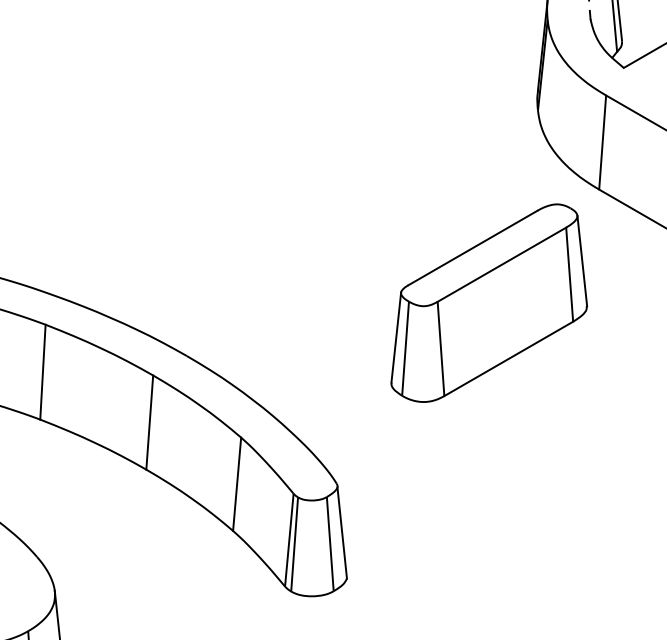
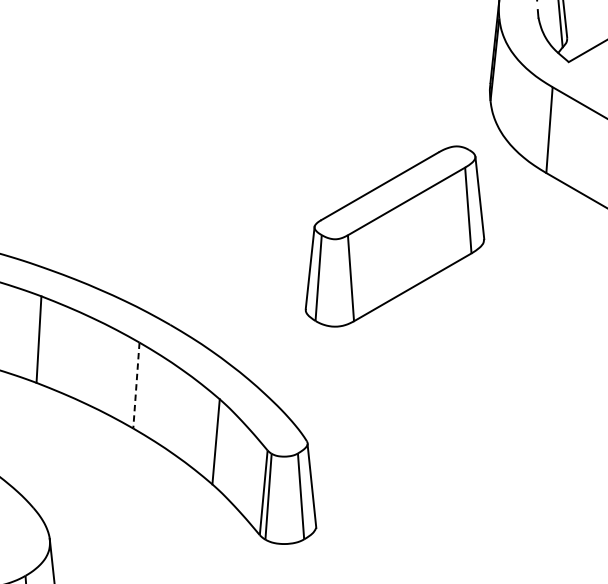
part: (489, 302) -> (395, 235), moved
line: (149, 423) -> (136, 386), solid -> dashed

